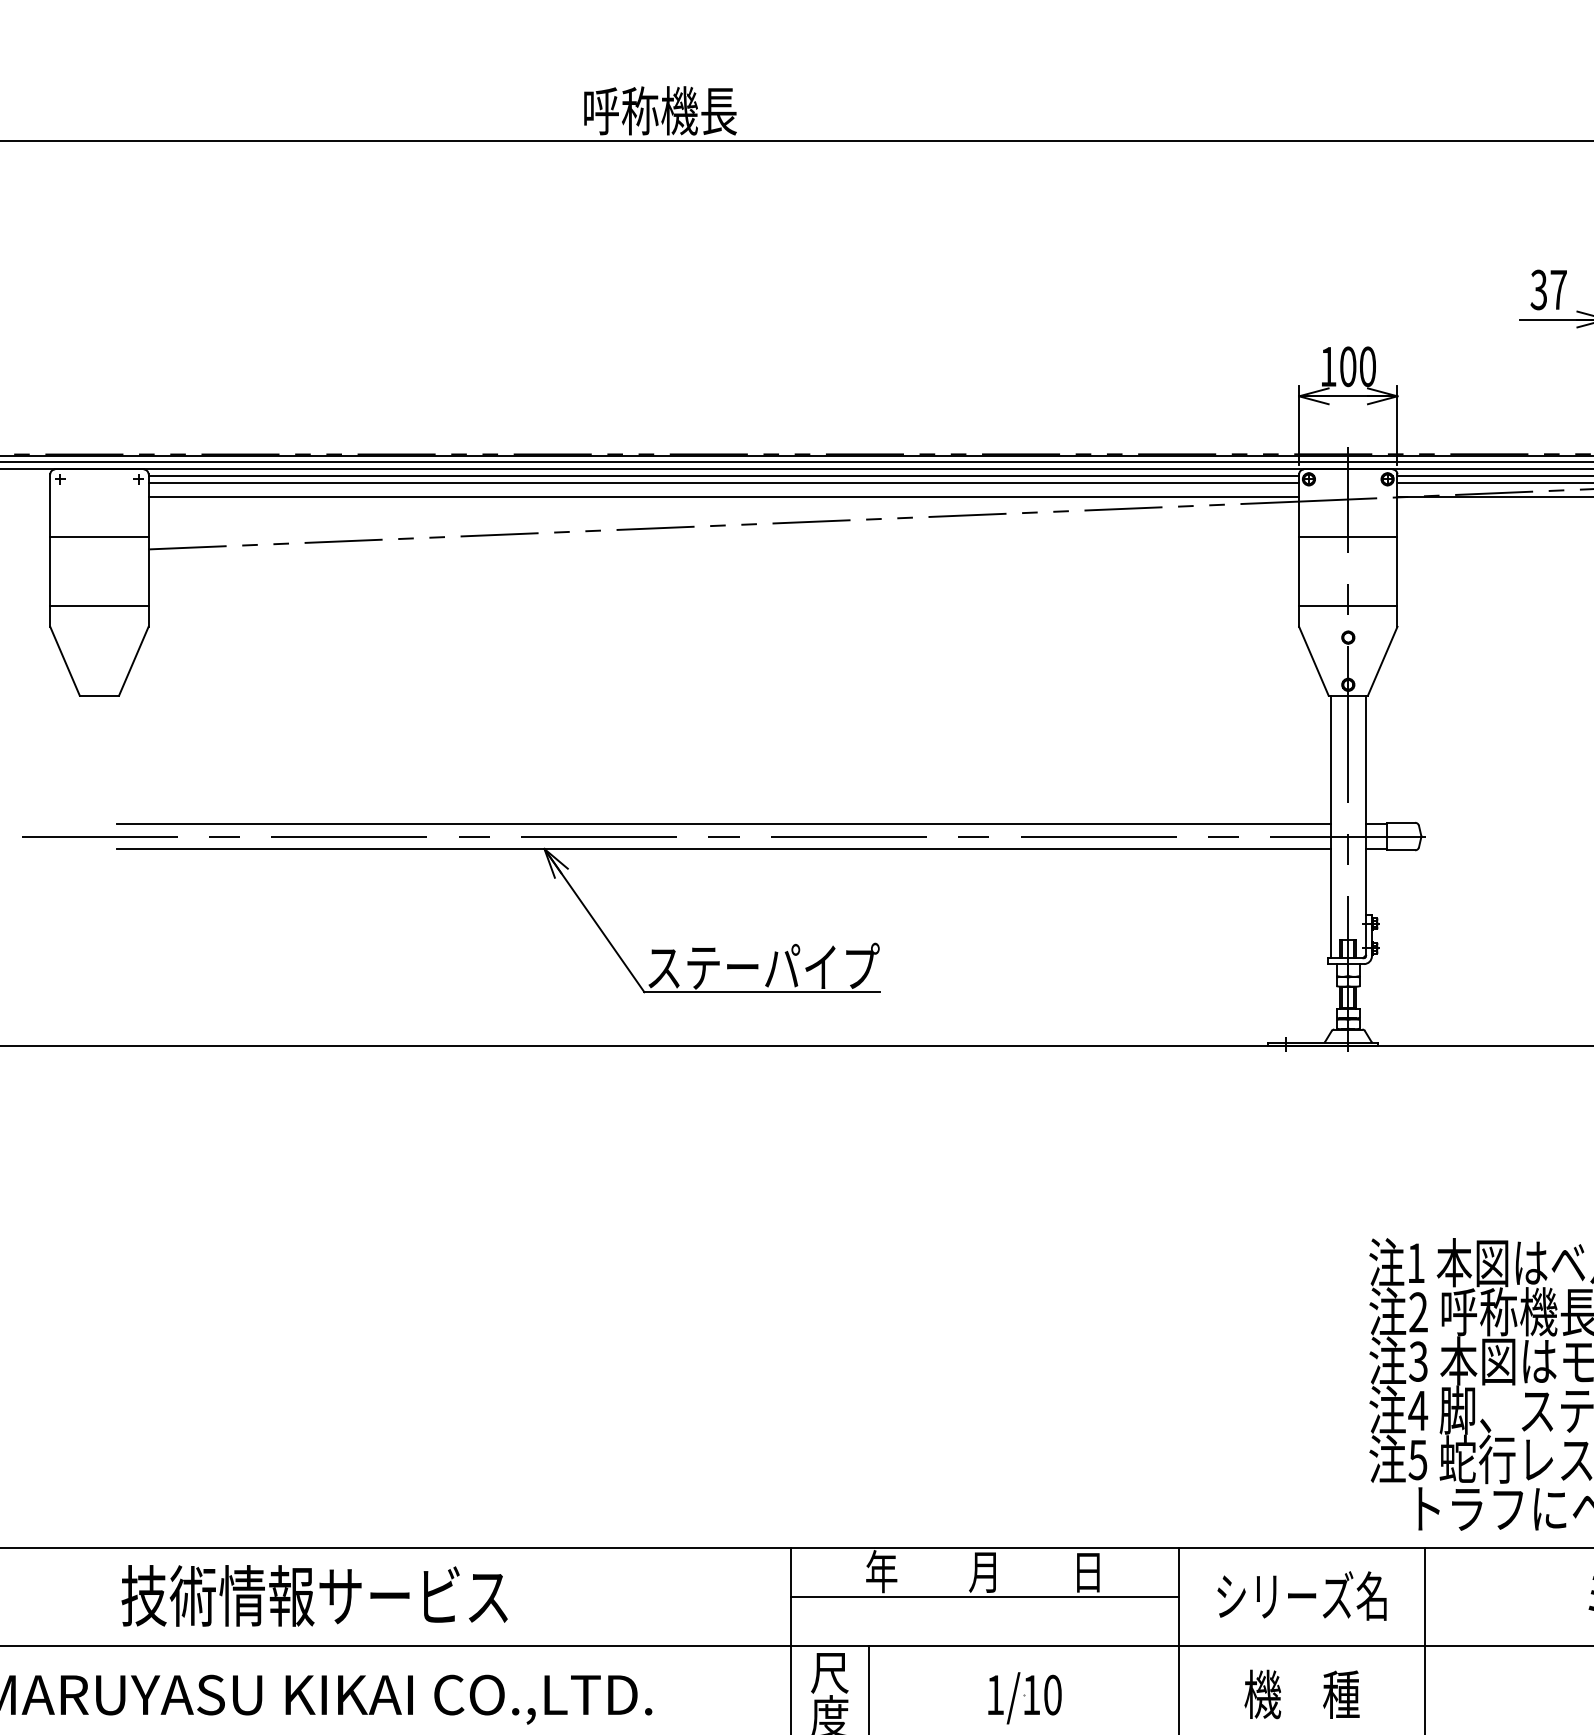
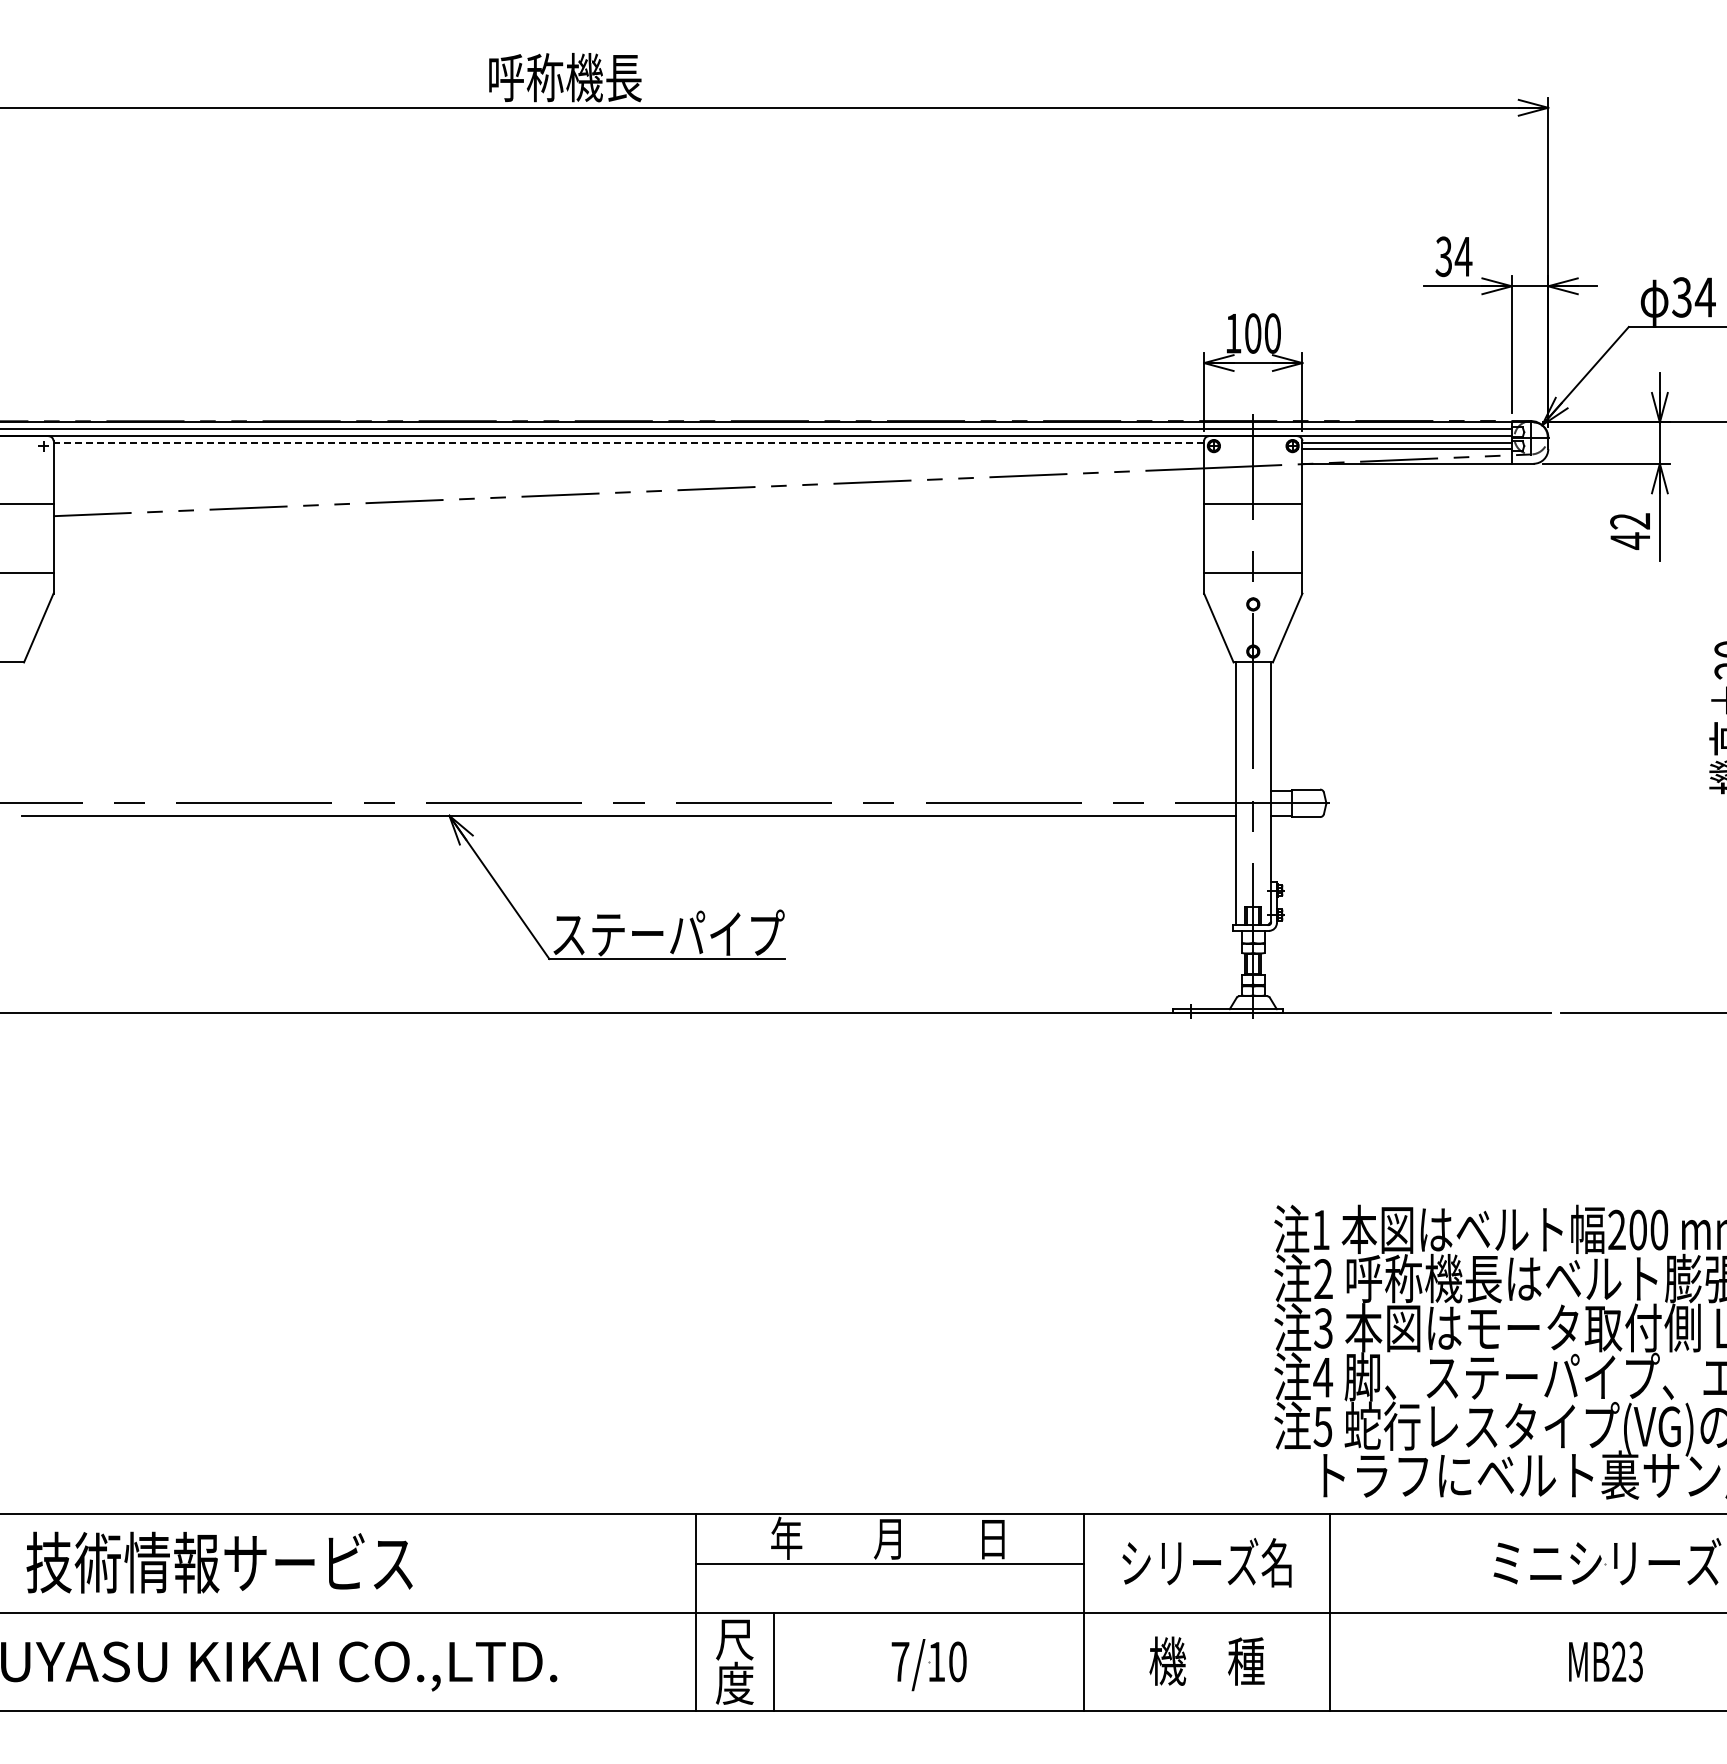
text: (1558, 289) -> (1463, 256), 37 -> 34
line: (723, 475) -> (628, 442), solid -> dashed
line: (723, 482) -> (628, 449), removed
line: (723, 496) -> (628, 463), removed
line: (723, 823) -> (628, 790), removed
text: (995, 1694) -> (900, 1661), 1/10 -> 7/10

